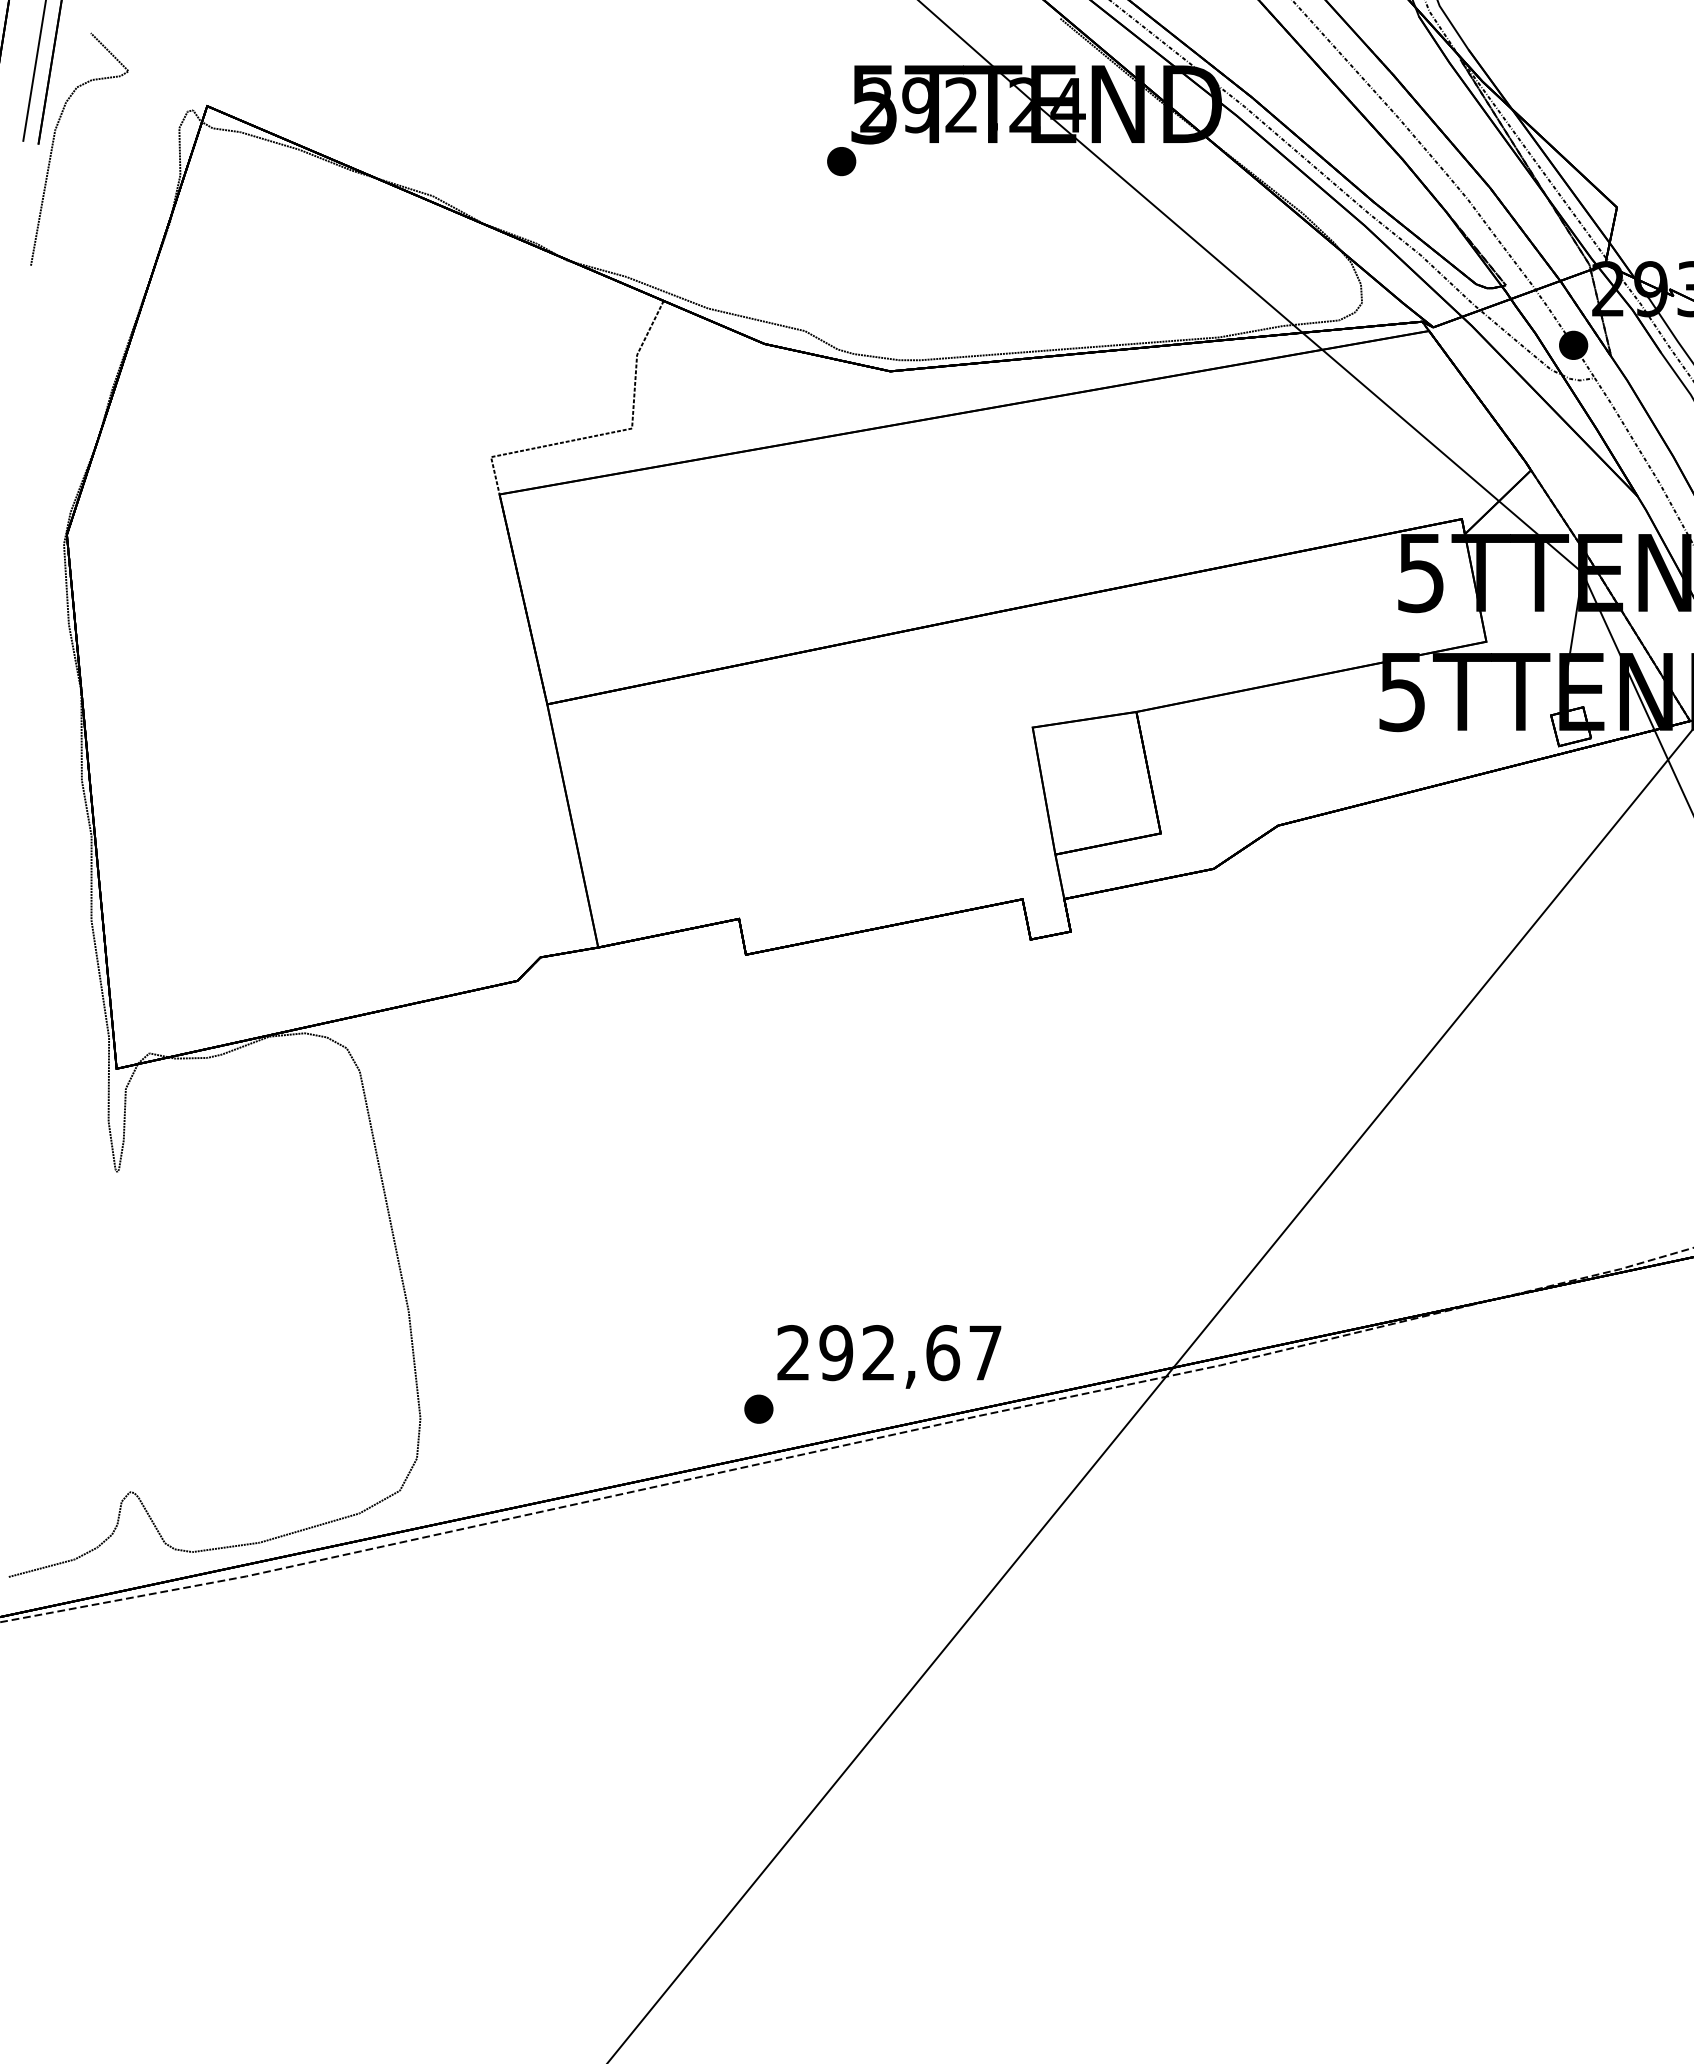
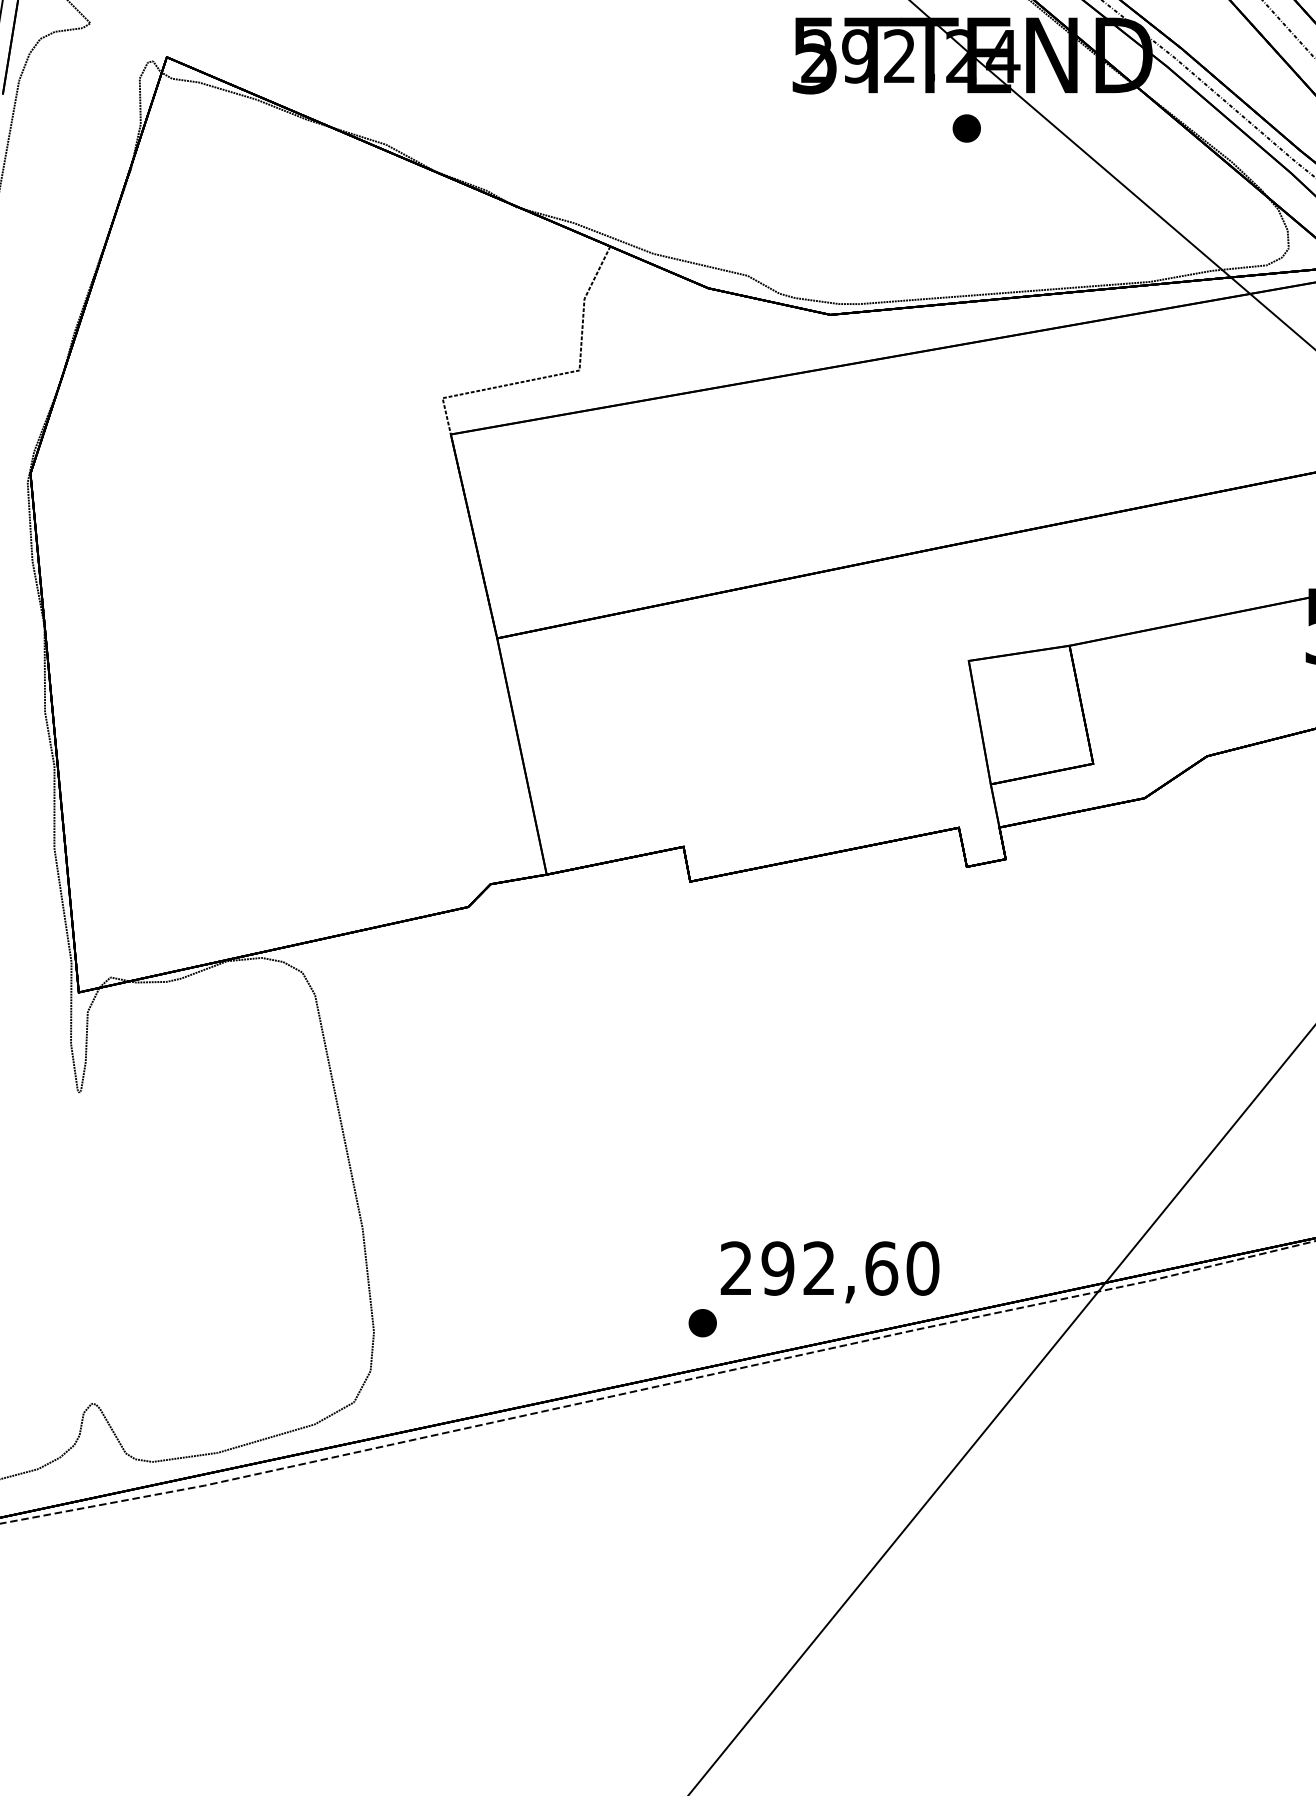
part: (841, 161) -> (966, 128), moved
text: (985, 1353) -> (922, 1269), 292,67 -> 292,60

